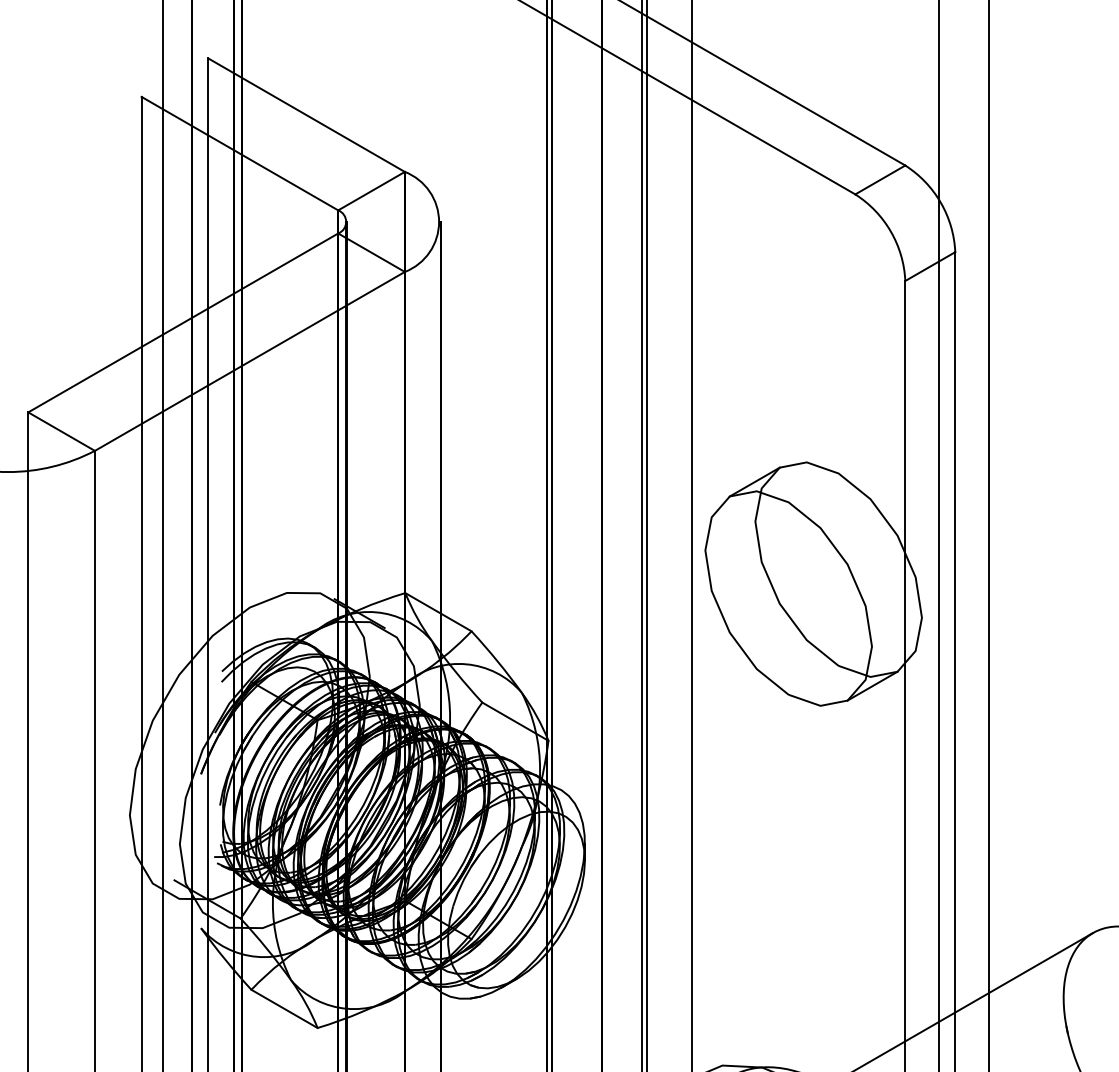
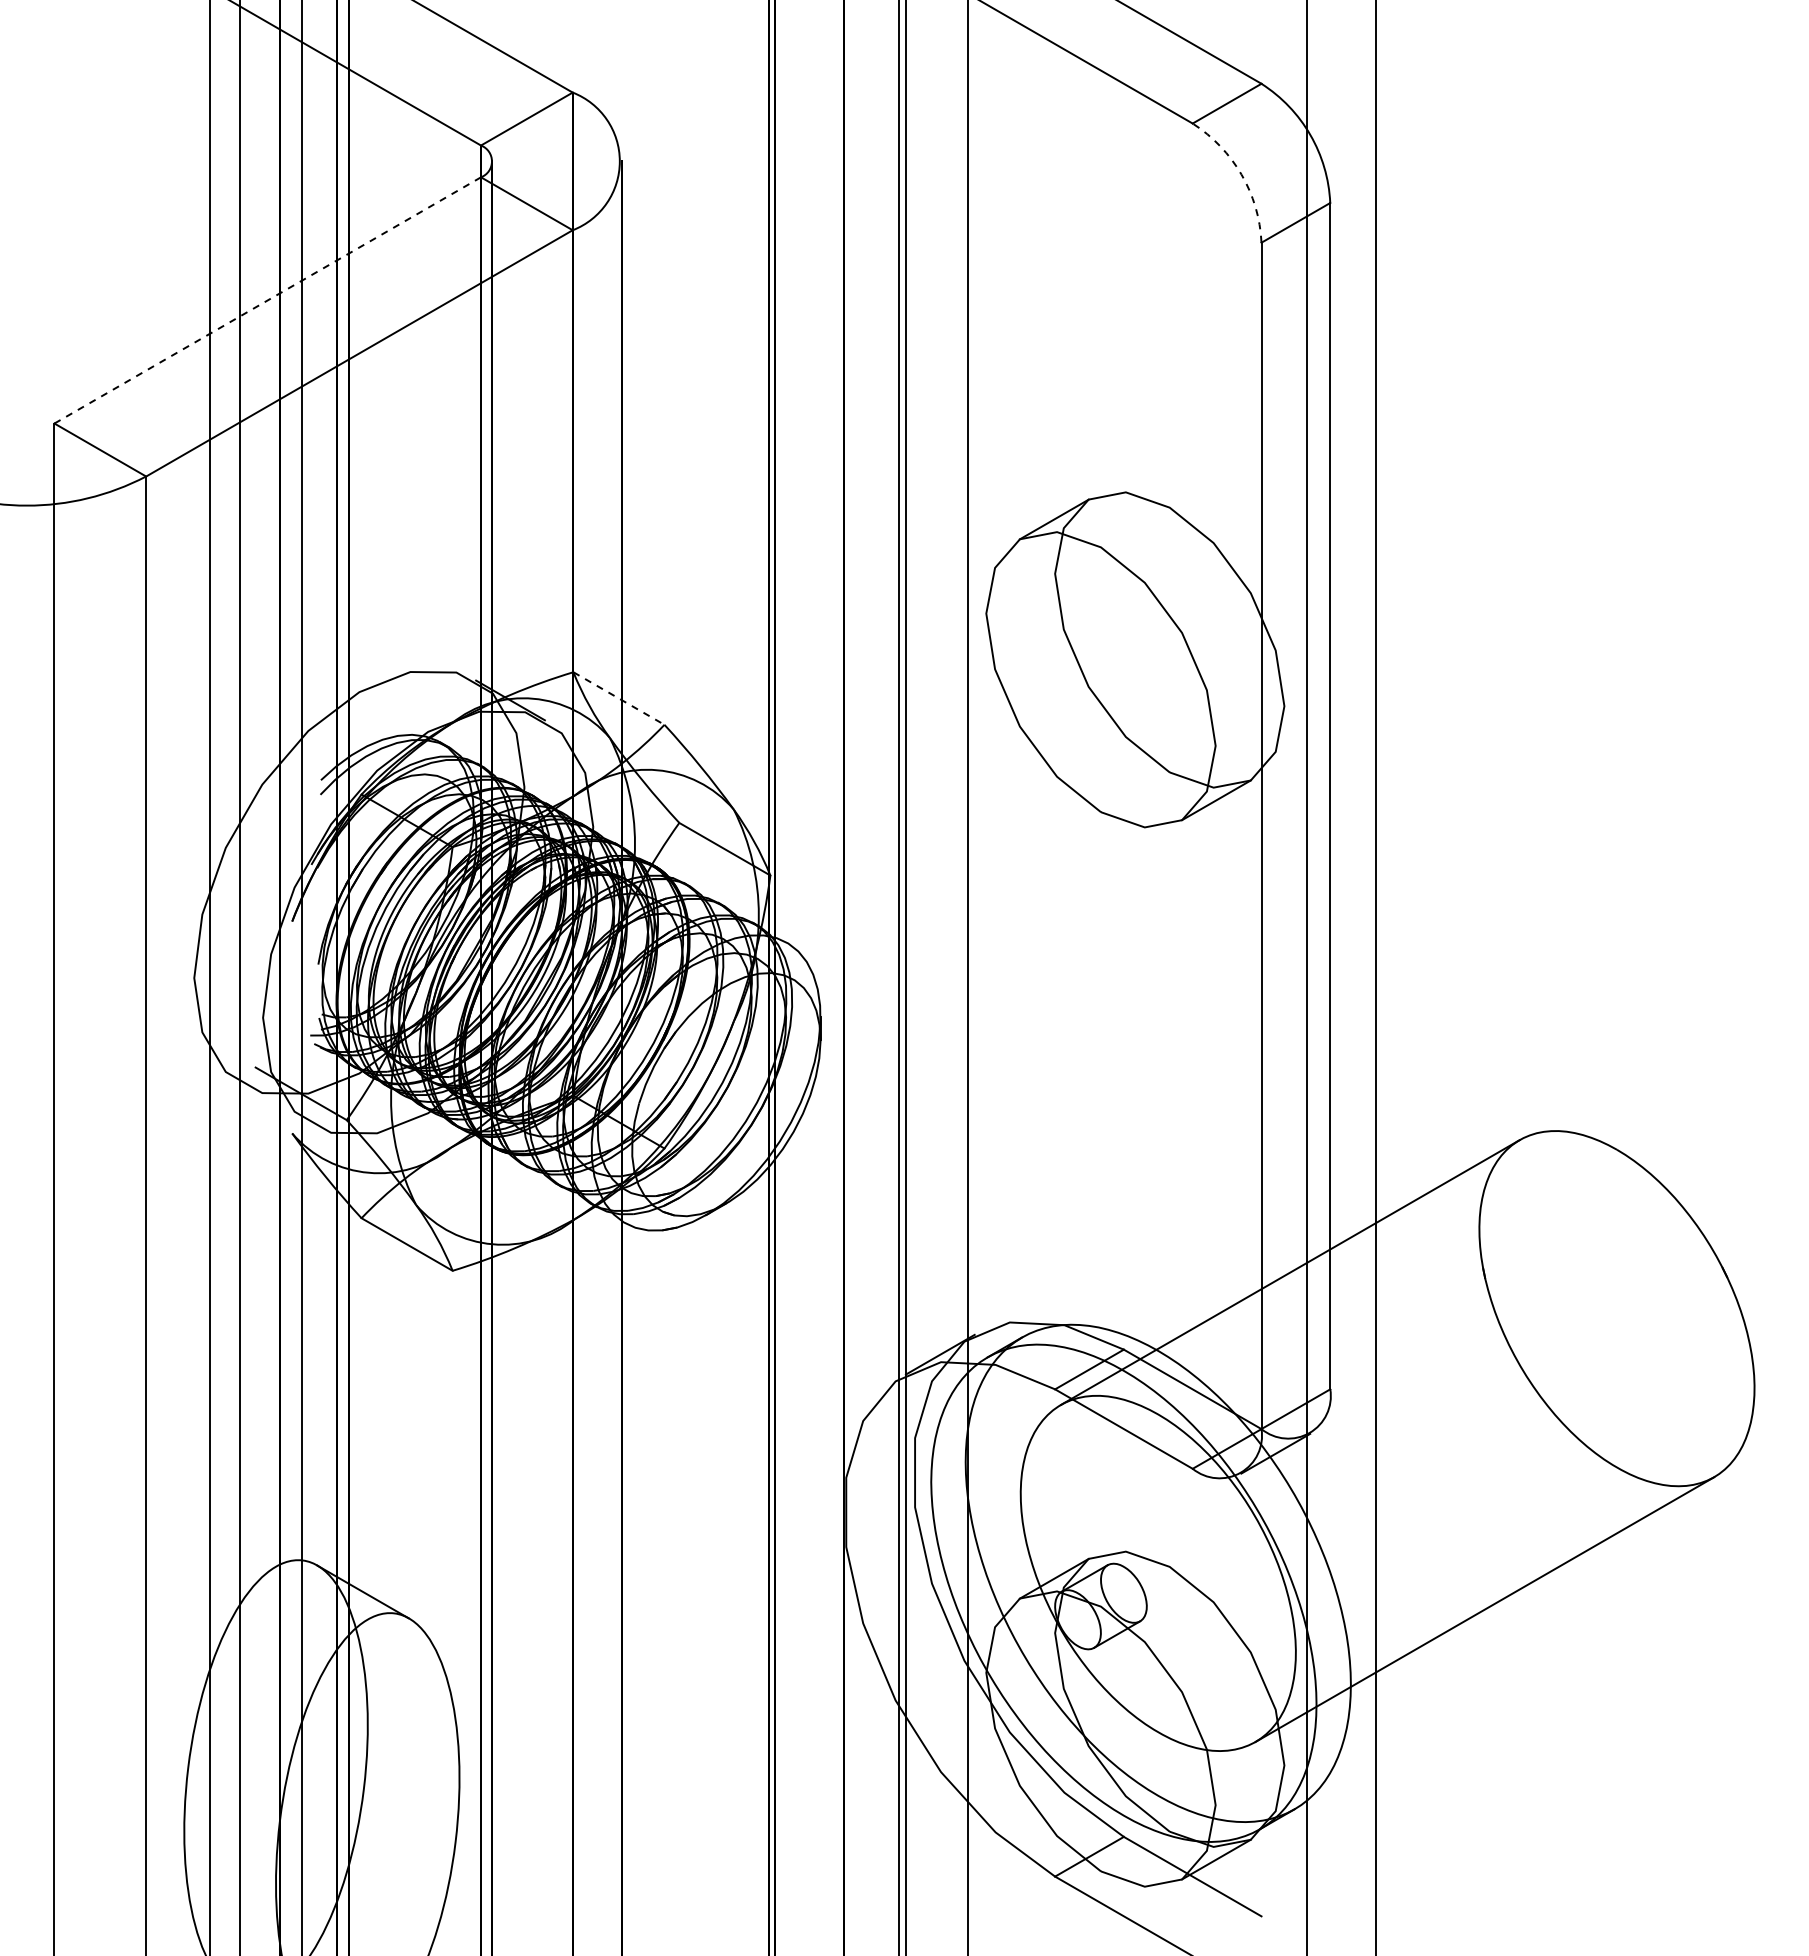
arc: (890, 231) -> (1241, 174), solid -> dashed
line: (183, 322) -> (268, 300), solid -> dashed
line: (438, 612) -> (618, 698), solid -> dashed

